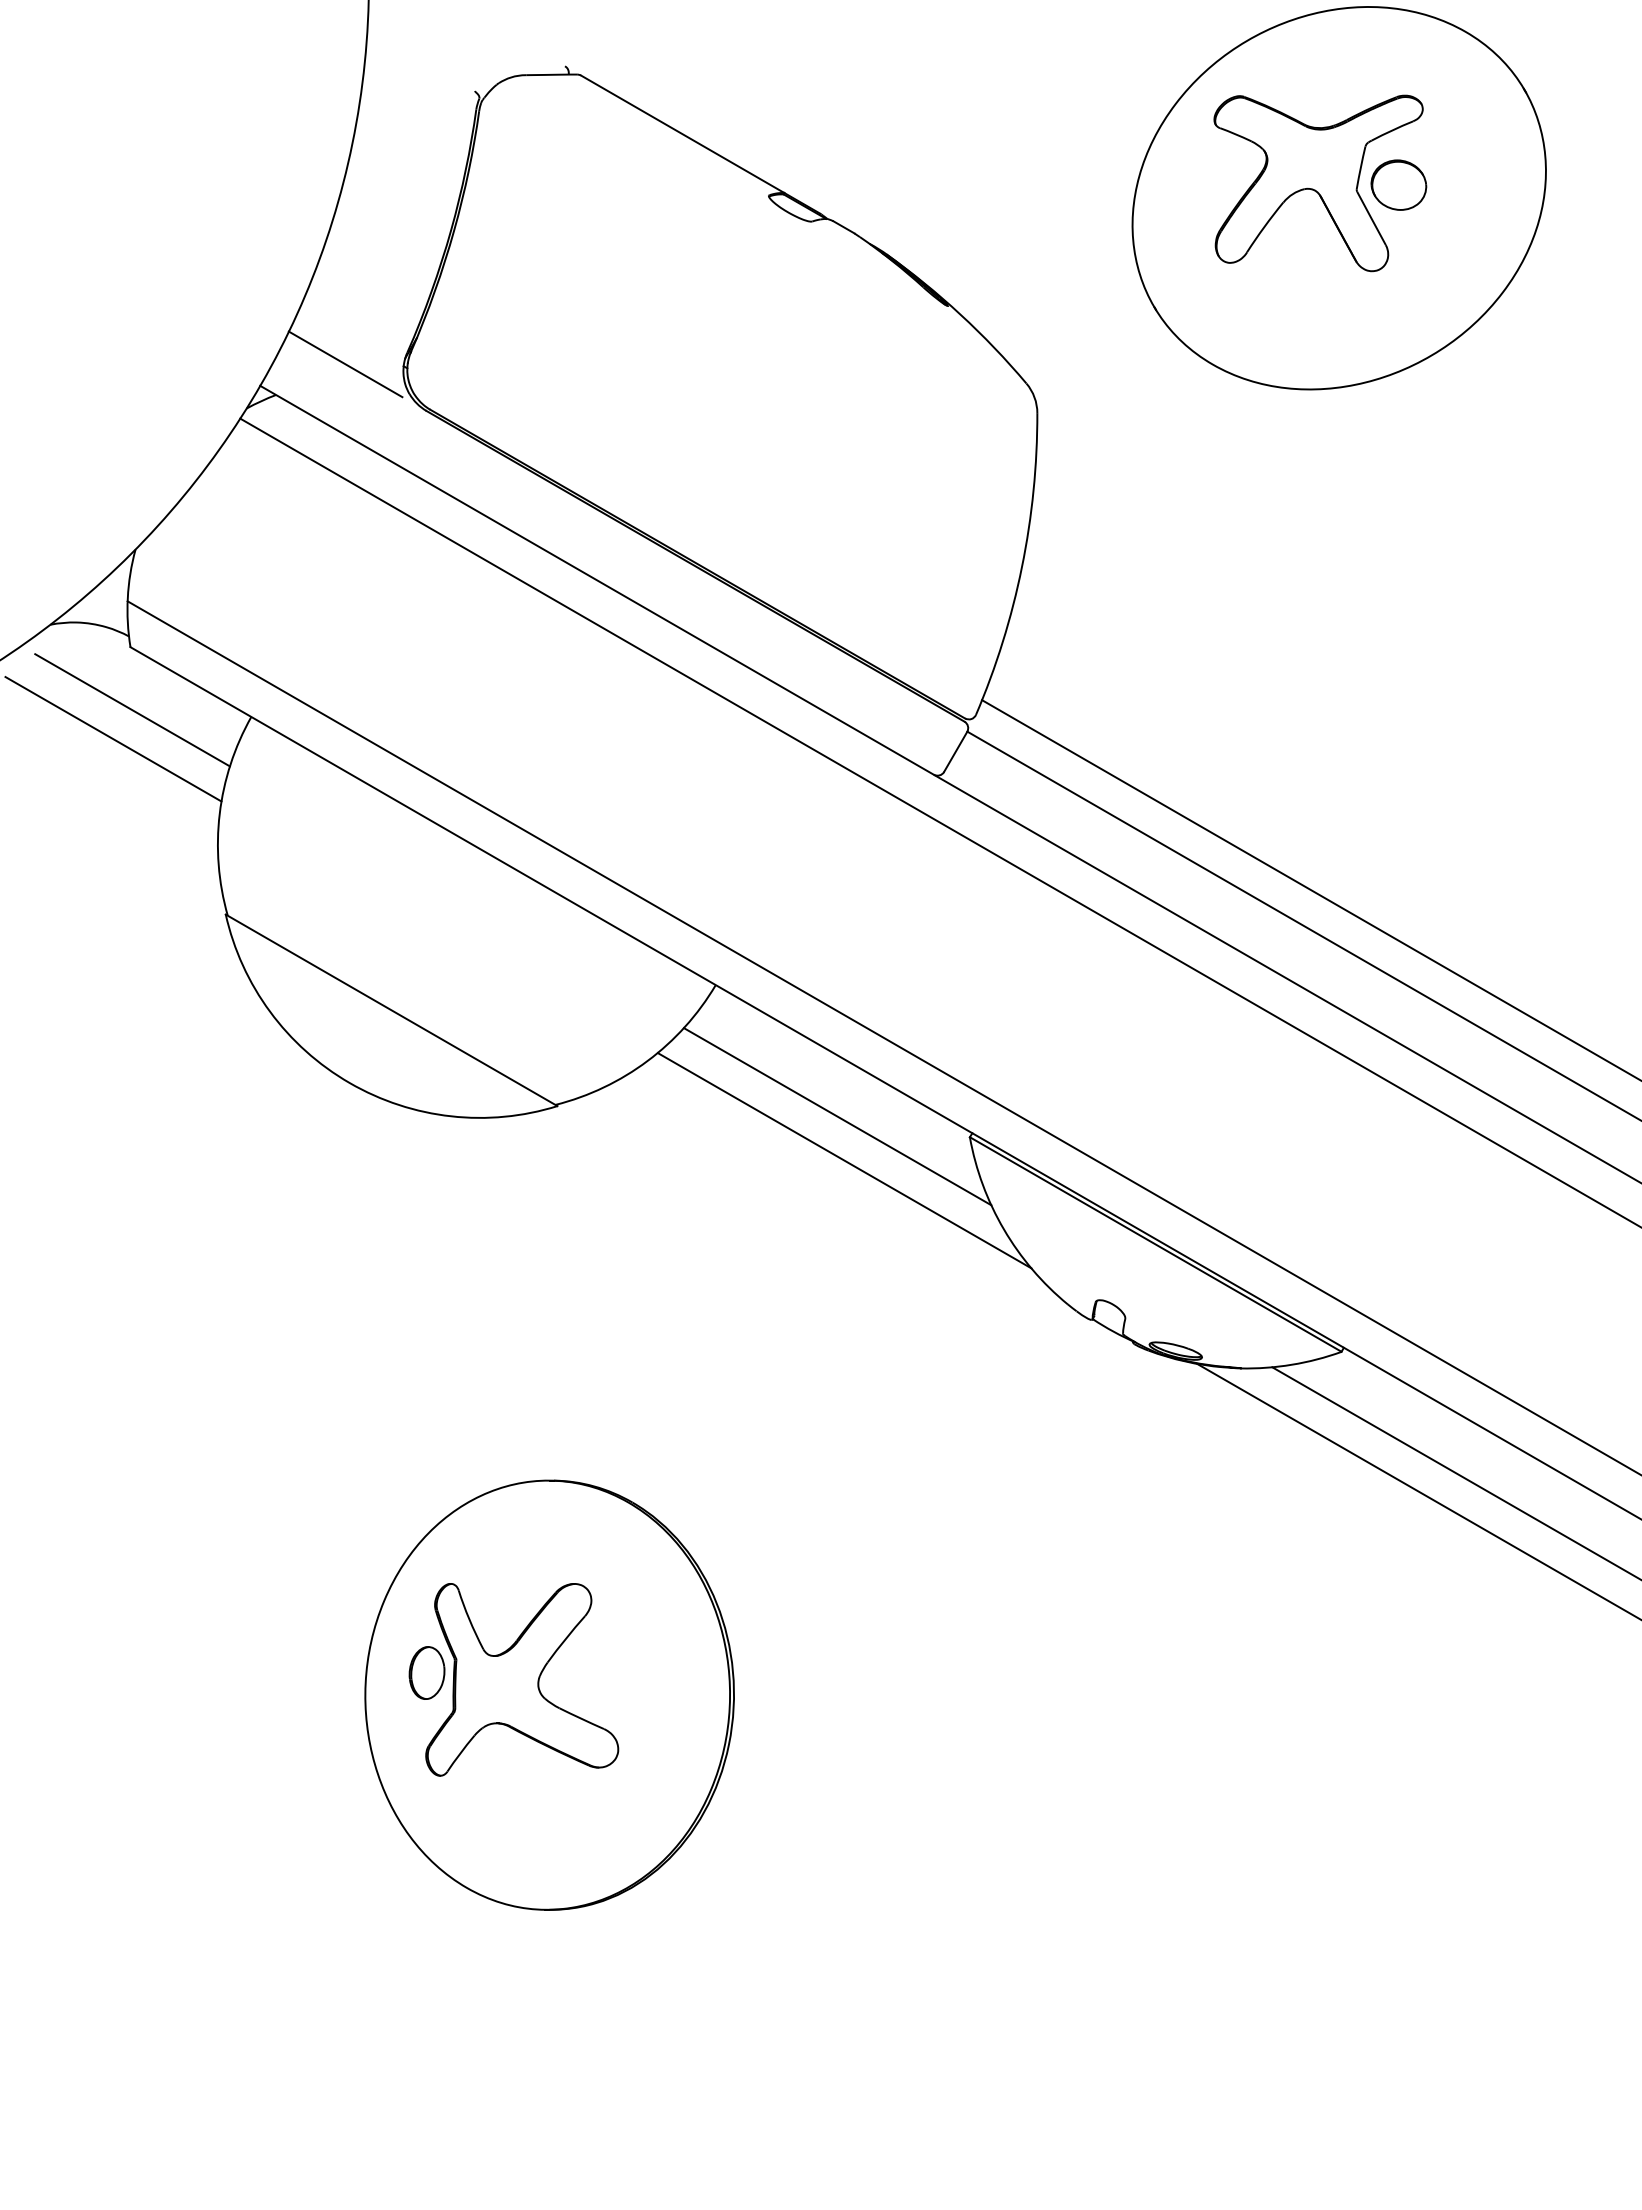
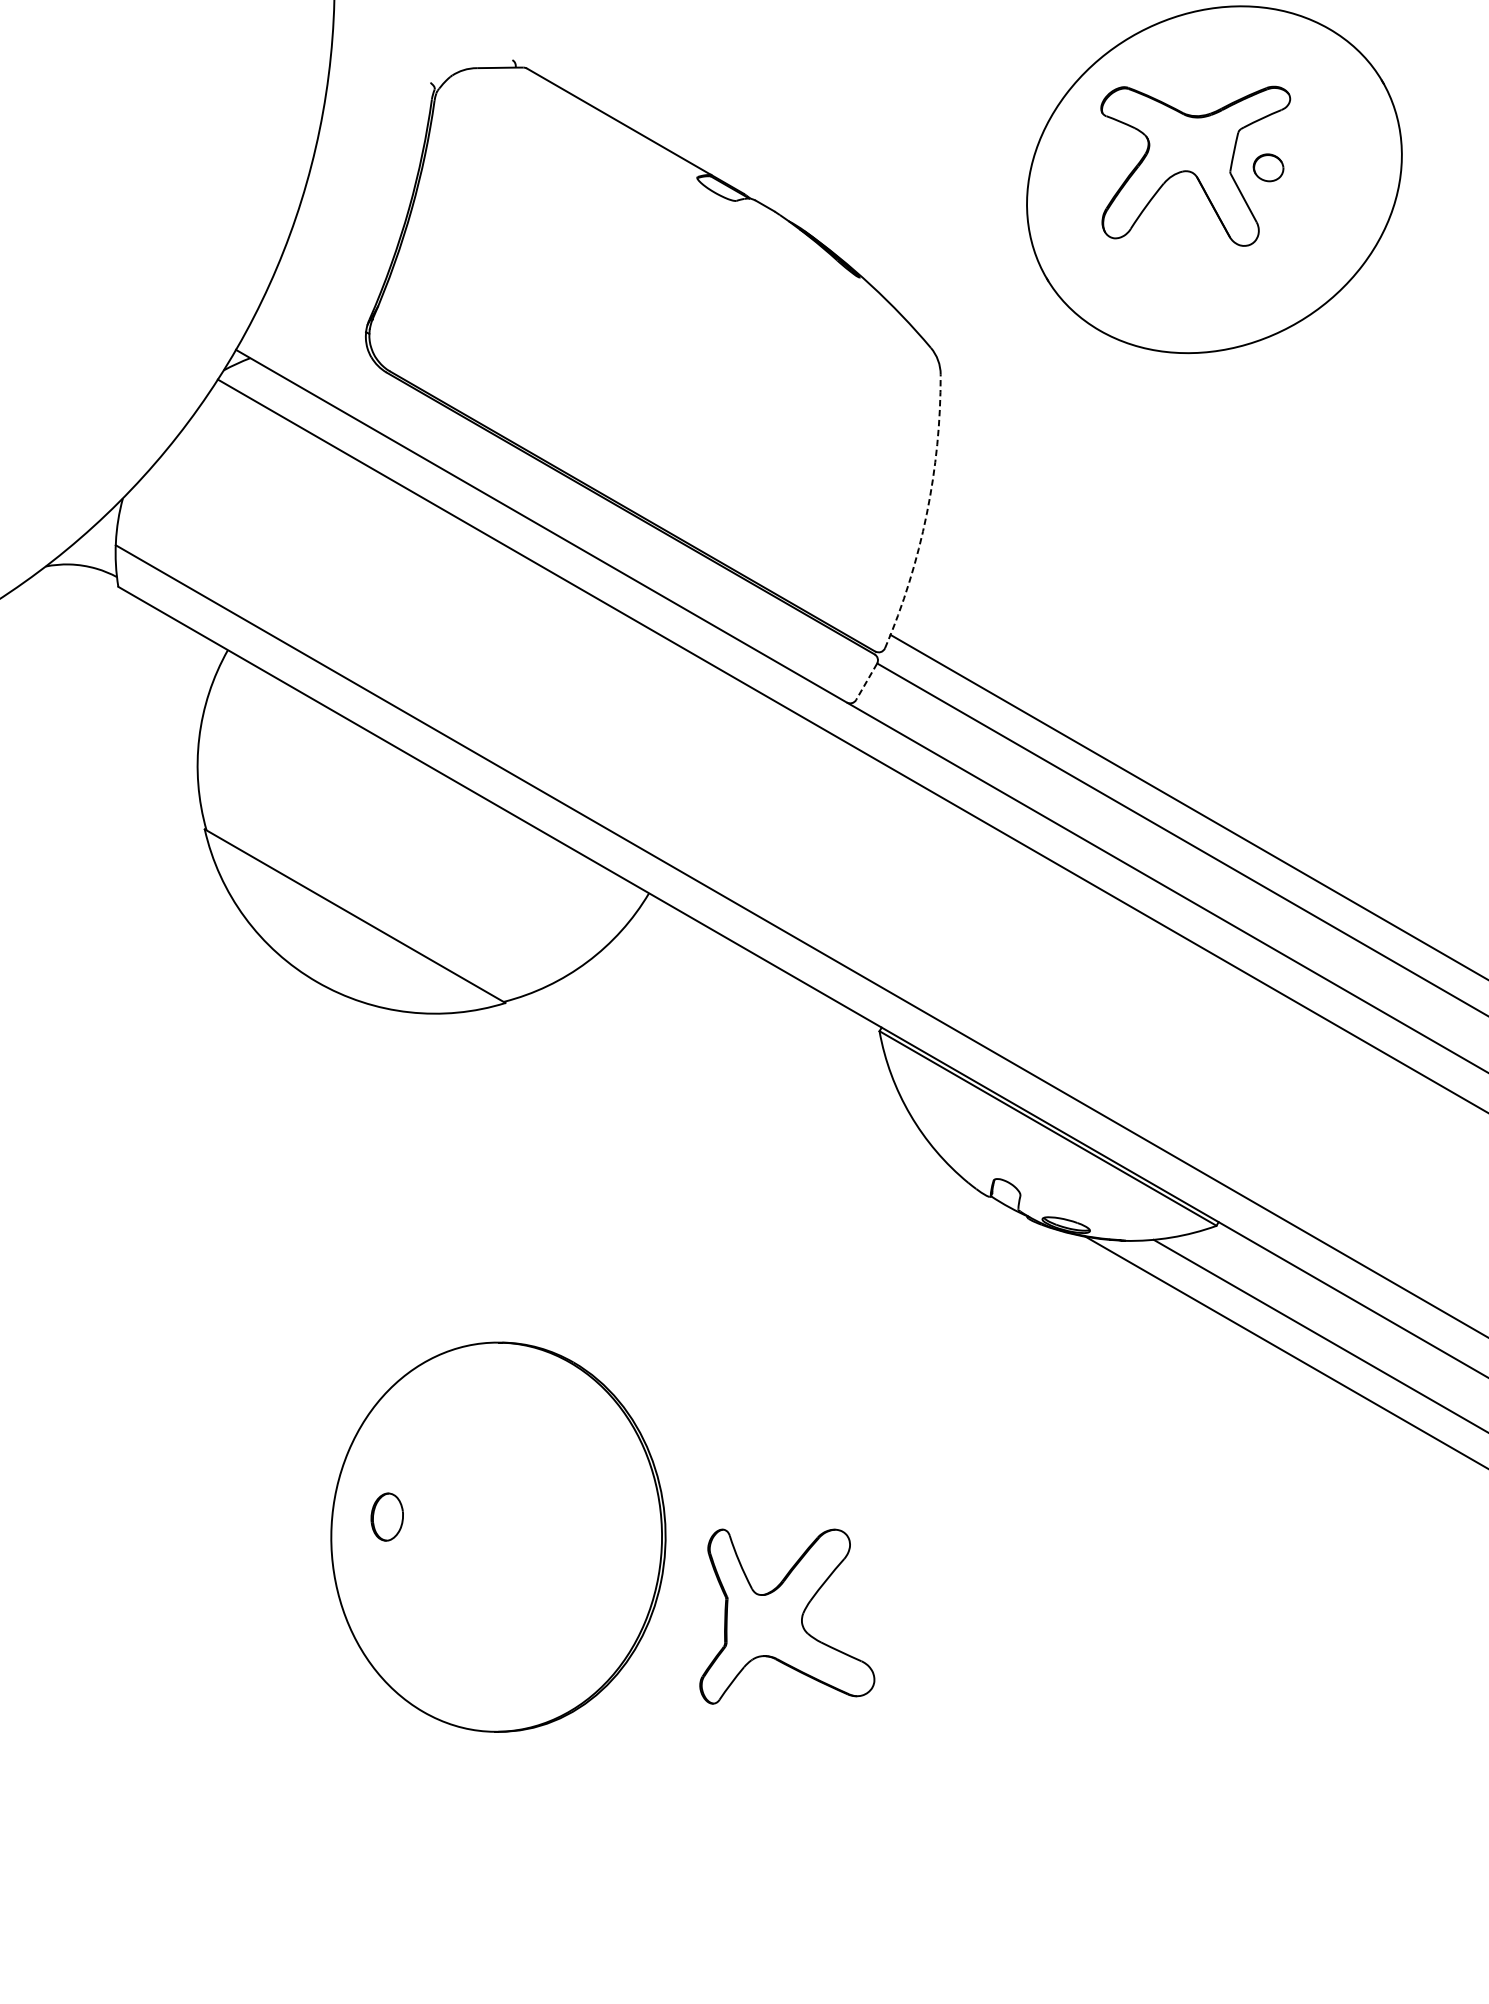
part: (1398, 184) -> (1268, 167), size x0.6
line: (345, 364) -> (313, 330), removed
arc: (1022, 567) -> (927, 514), solid -> dashed
line: (132, 710) -> (120, 644), removed
line: (113, 739) -> (102, 670), removed
line: (955, 752) -> (866, 682), solid -> dashed
line: (837, 1116) -> (759, 1012), removed
line: (844, 1160) -> (765, 1052), removed
part: (522, 1679) -> (787, 1616), moved

